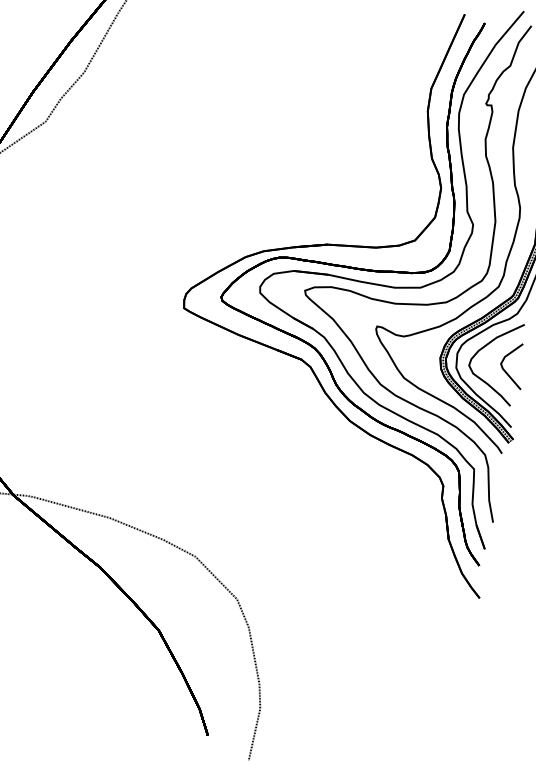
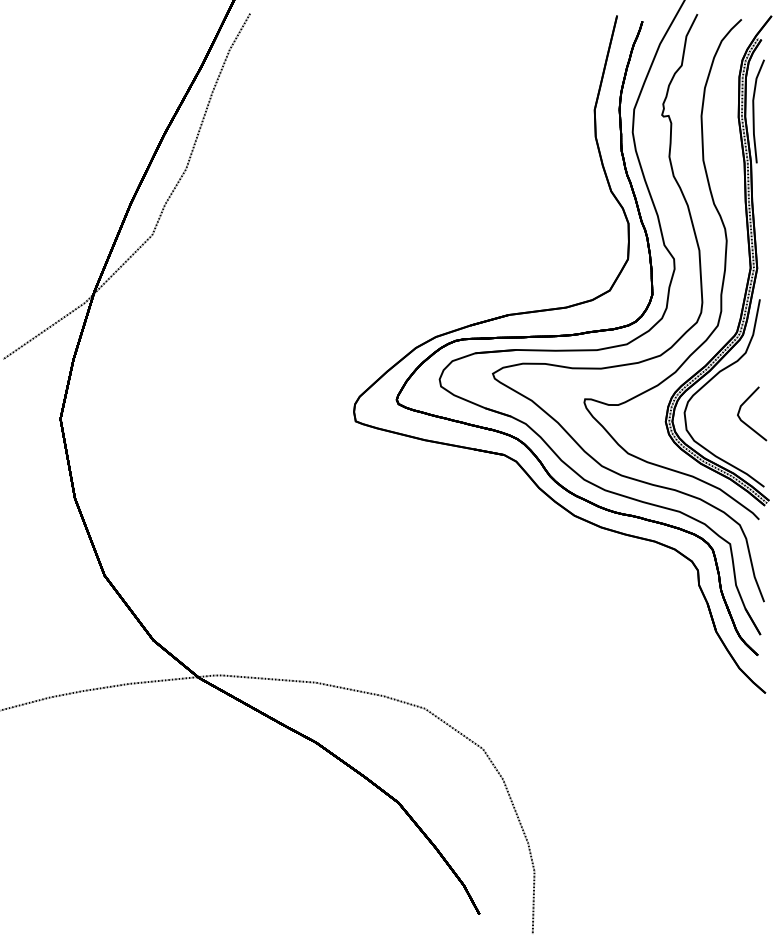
part: (486, 346) -> (716, 398), removed

